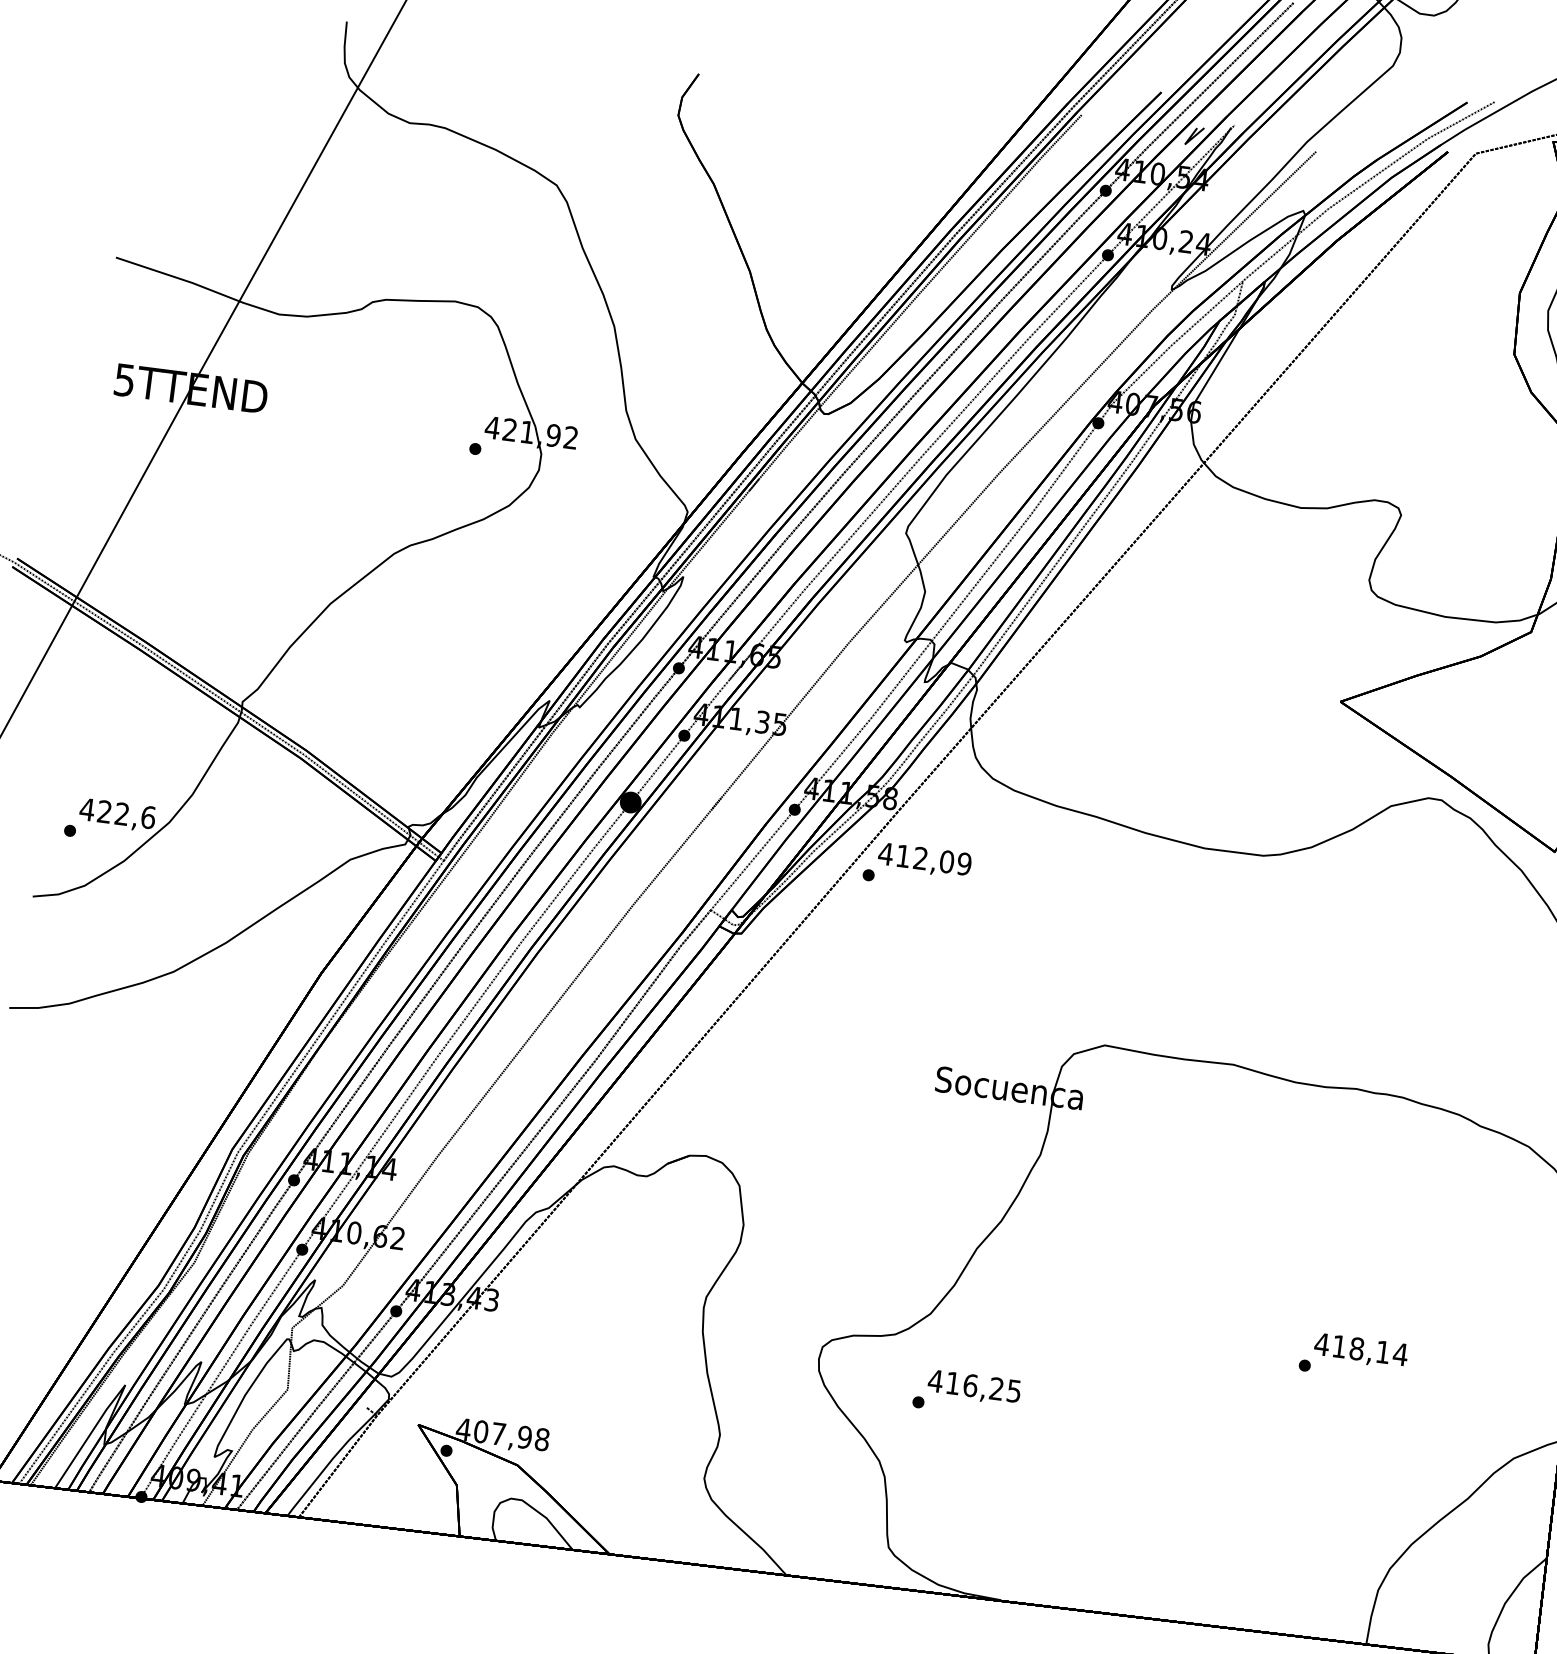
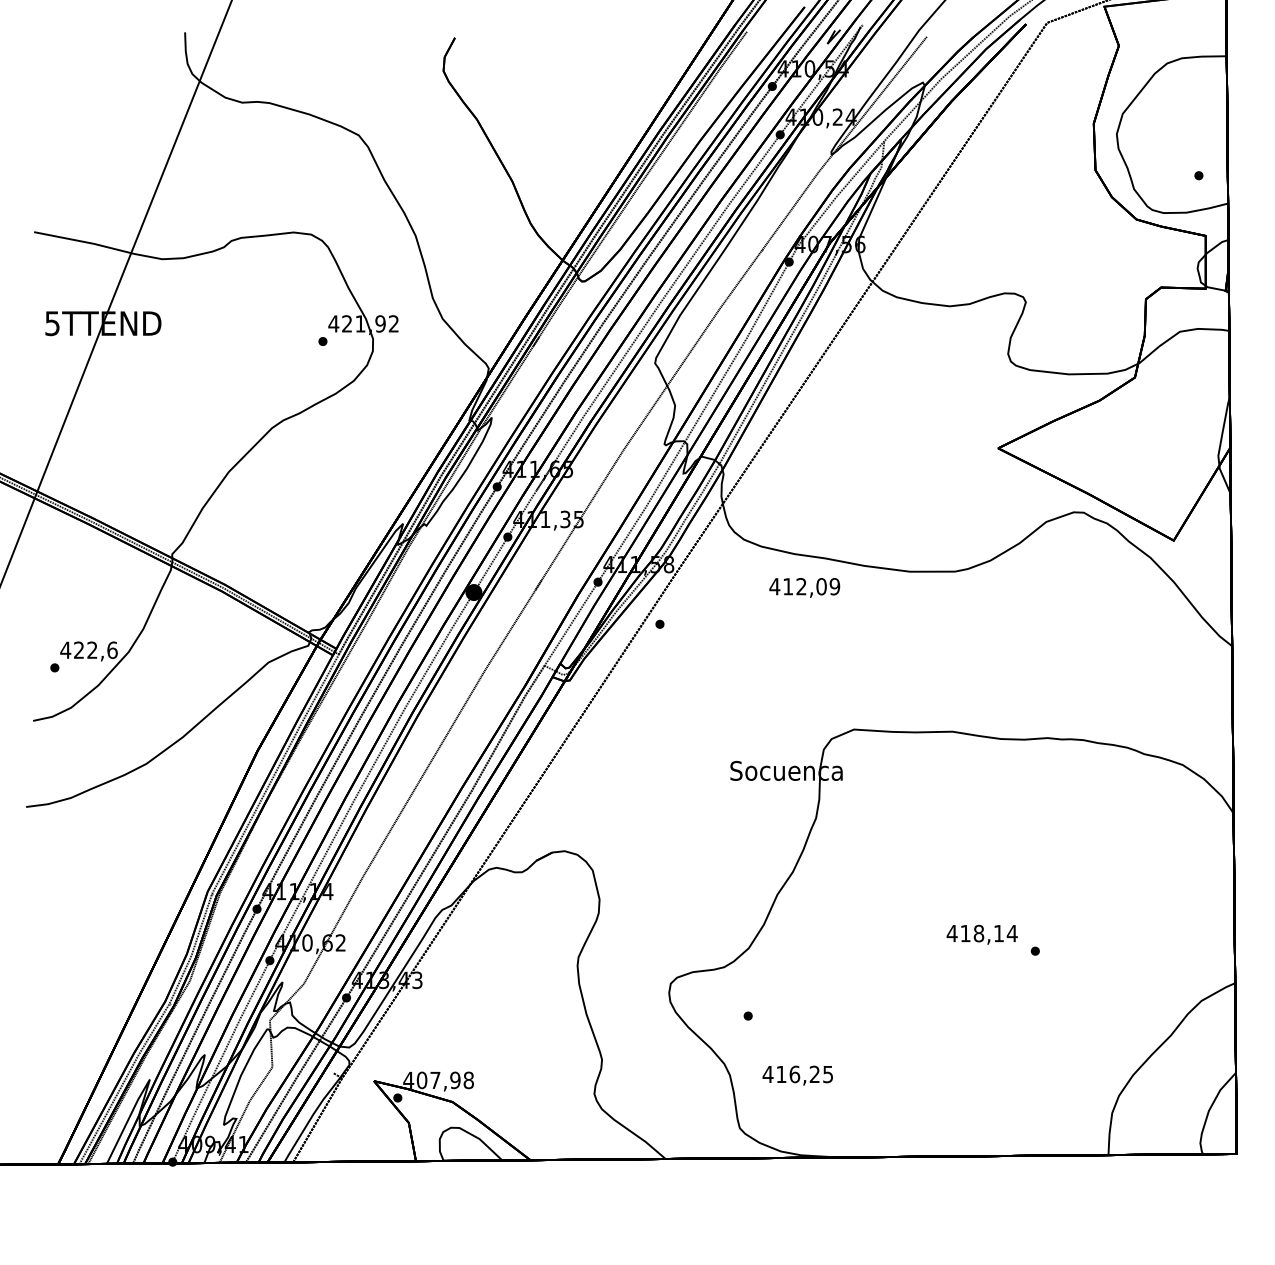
text: (924, 860) -> (804, 587), moved
text: (1360, 1350) -> (981, 934), moved
text: (973, 1387) -> (797, 1075), moved

